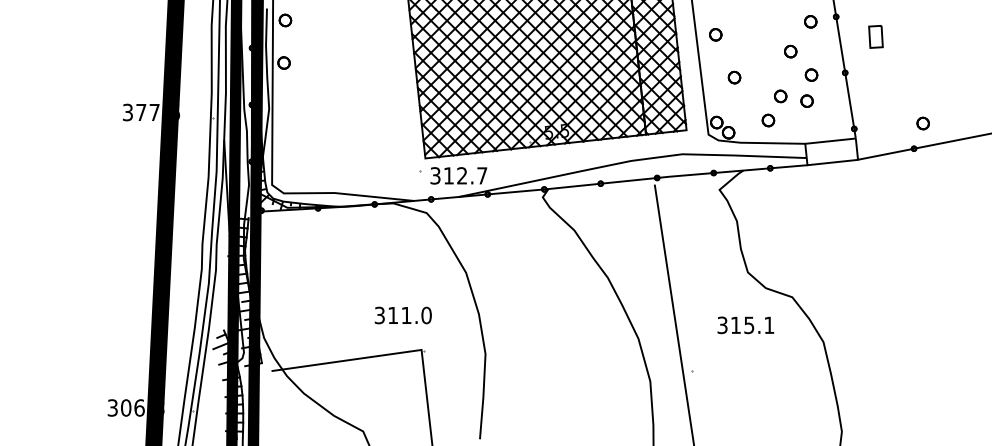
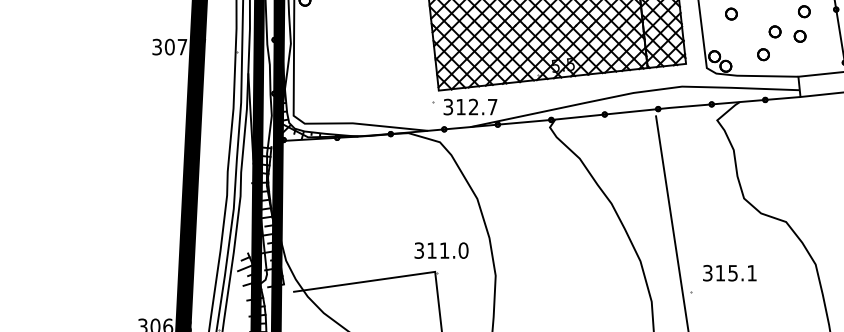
text: (158, 112) -> (186, 47), 377.6 -> 307.7
text: (402, 315) -> (440, 250), moved
text: (745, 325) -> (729, 273), moved

